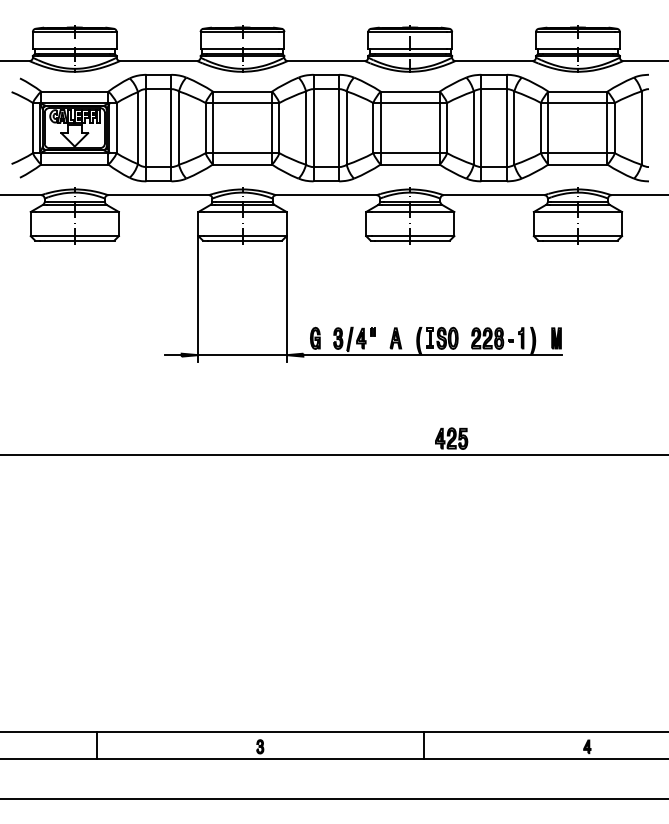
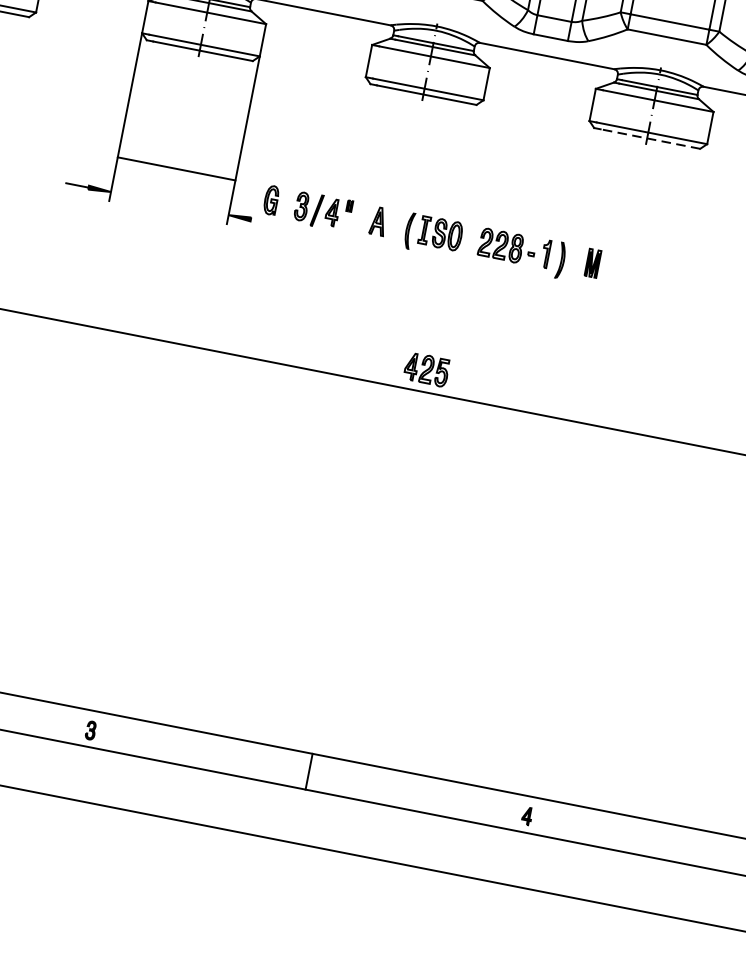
line: (579, 240) -> (649, 138), solid -> dashed
line: (242, 355) -> (176, 169), moved
line: (432, 355) -> (423, 253), removed

